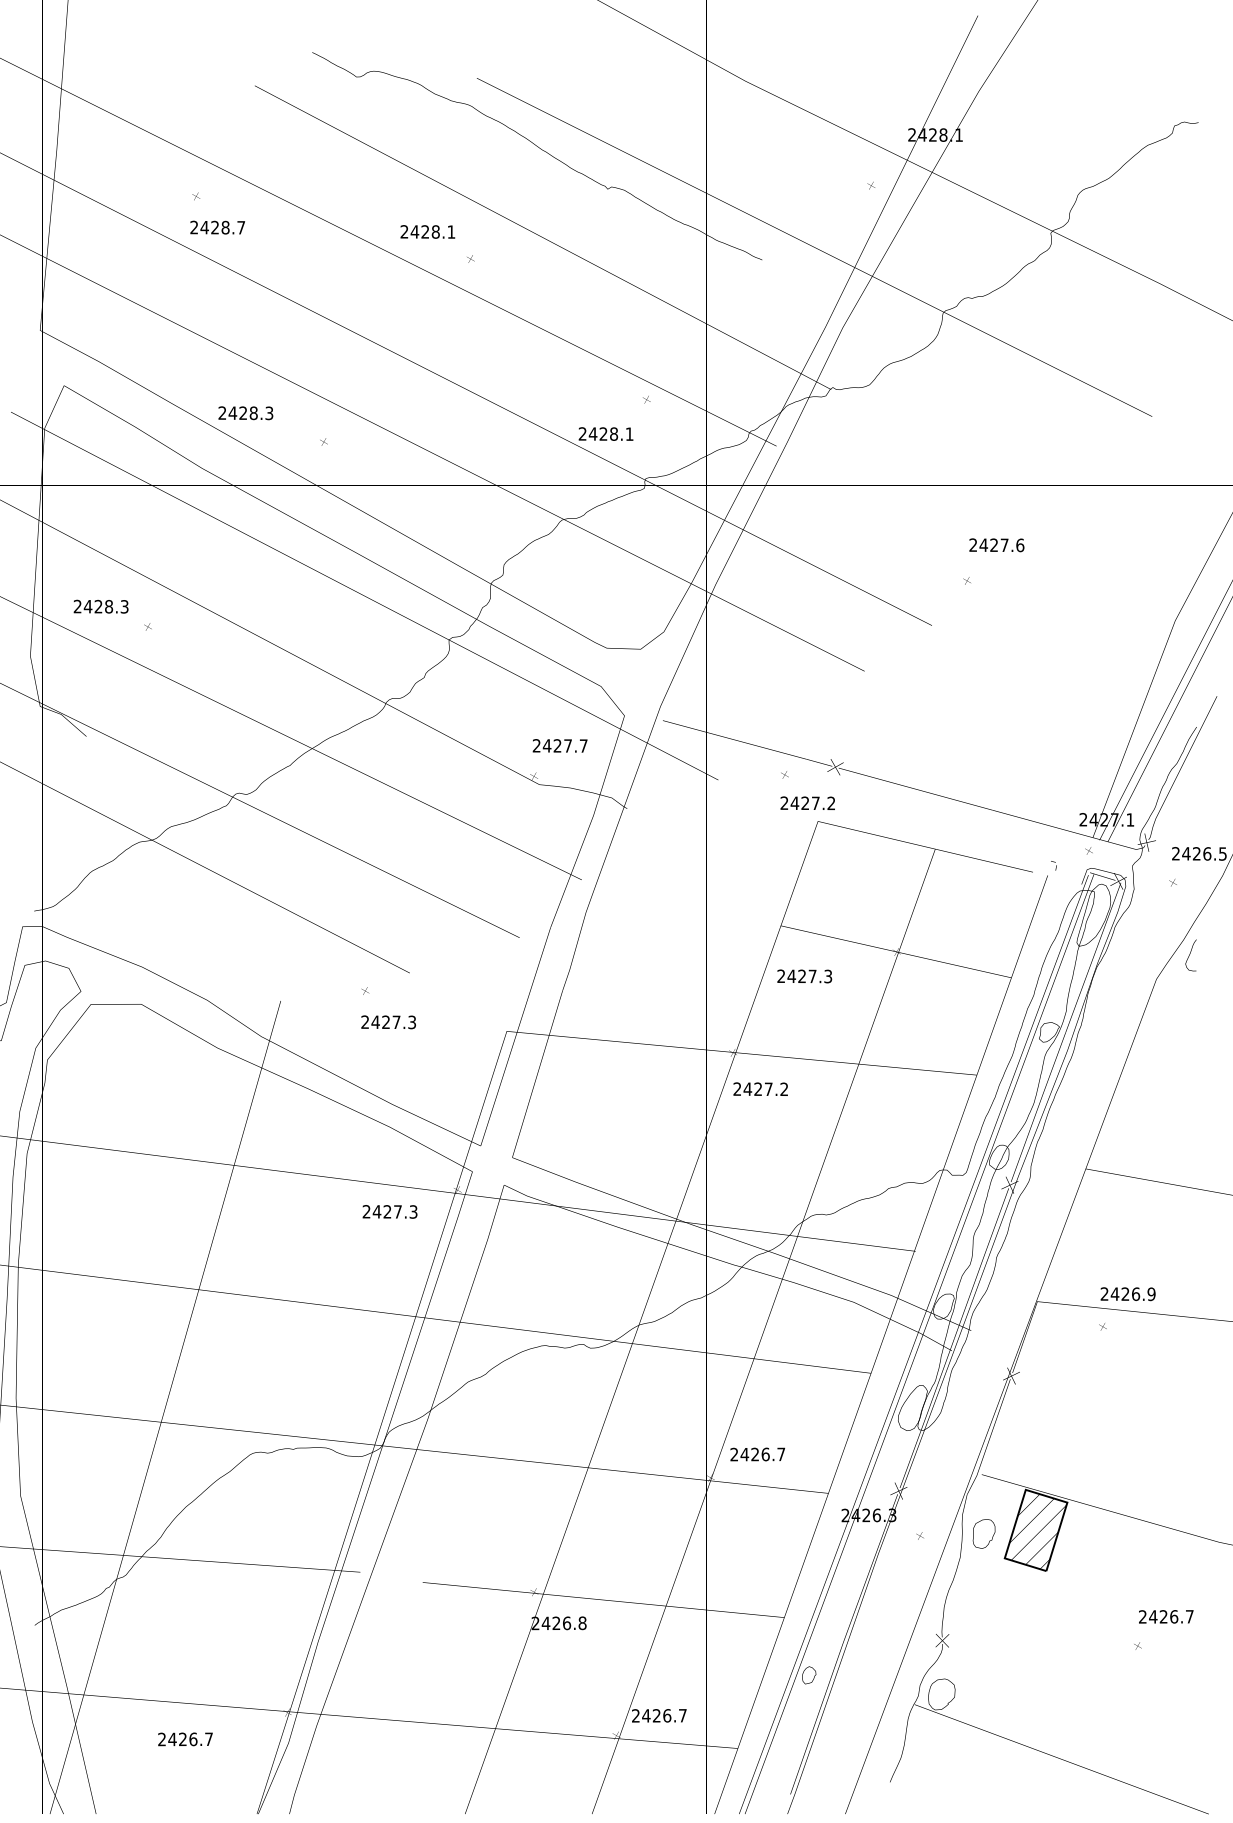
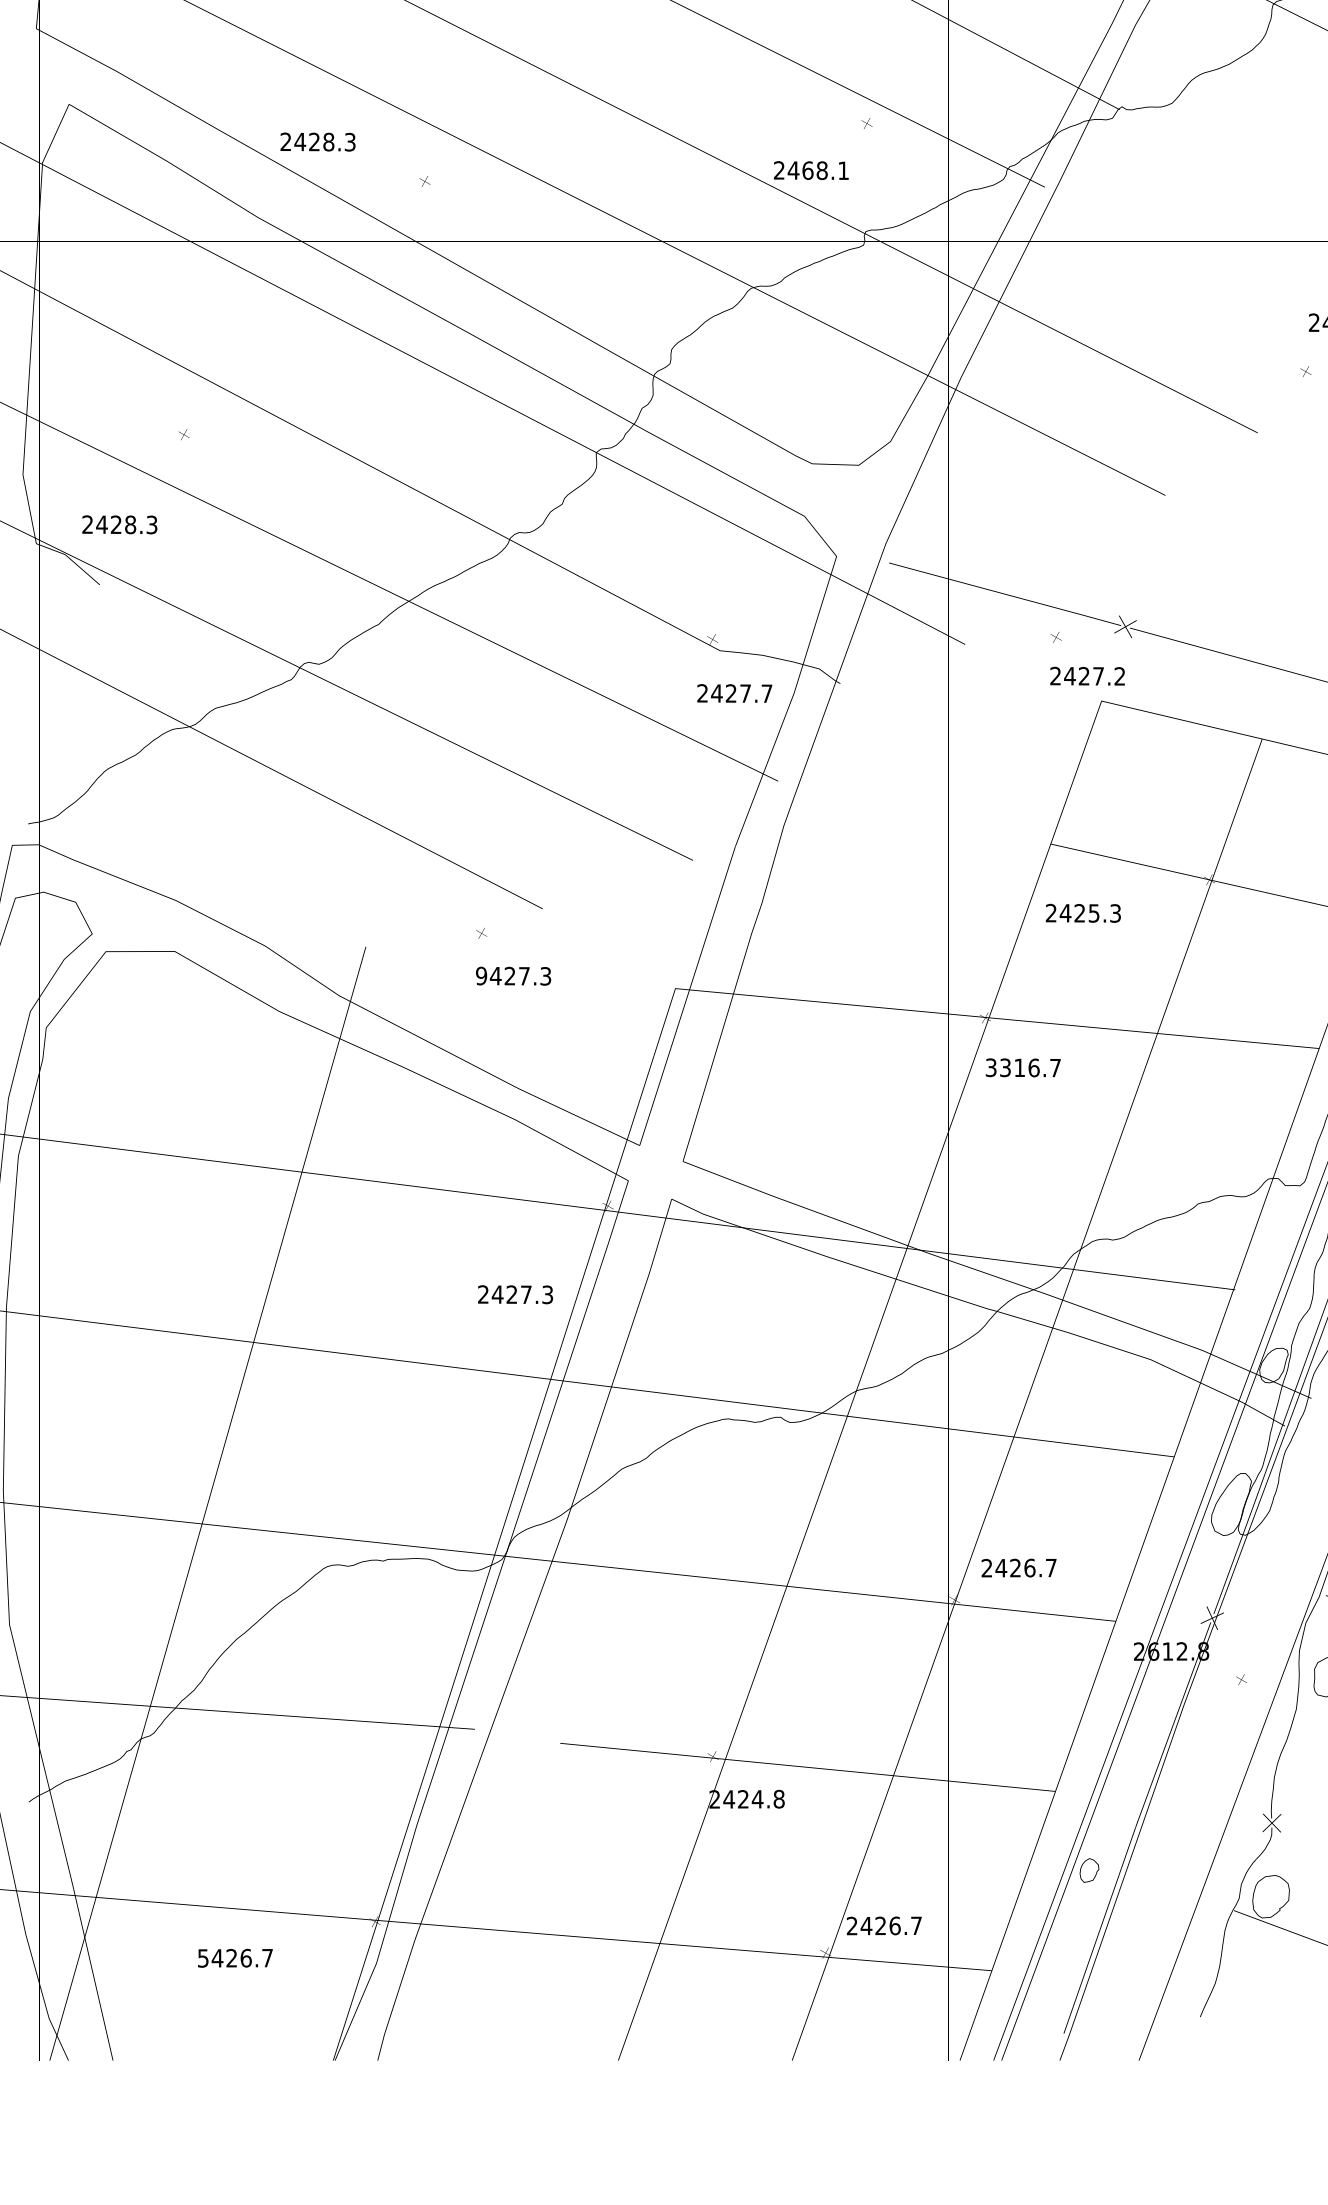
text: (603, 433) -> (807, 169), 2428.1 -> 2468.1
text: (100, 606) -> (118, 524), moved
text: (559, 745) -> (733, 692), moved
text: (812, 976) -> (1094, 913), 2427.3 -> 2425.3
text: (365, 1022) -> (481, 976), 2427.3 -> 9427.3
text: (760, 1089) -> (1022, 1068), 2427.2 -> 3316.7
text: (389, 1211) -> (514, 1294), moved
text: (873, 1515) -> (1177, 1651), 2426.3 -> 2612.8
text: (566, 1623) -> (757, 1799), 2426.8 -> 2424.8
text: (161, 1739) -> (202, 1958), 2426.7 -> 5426.7

